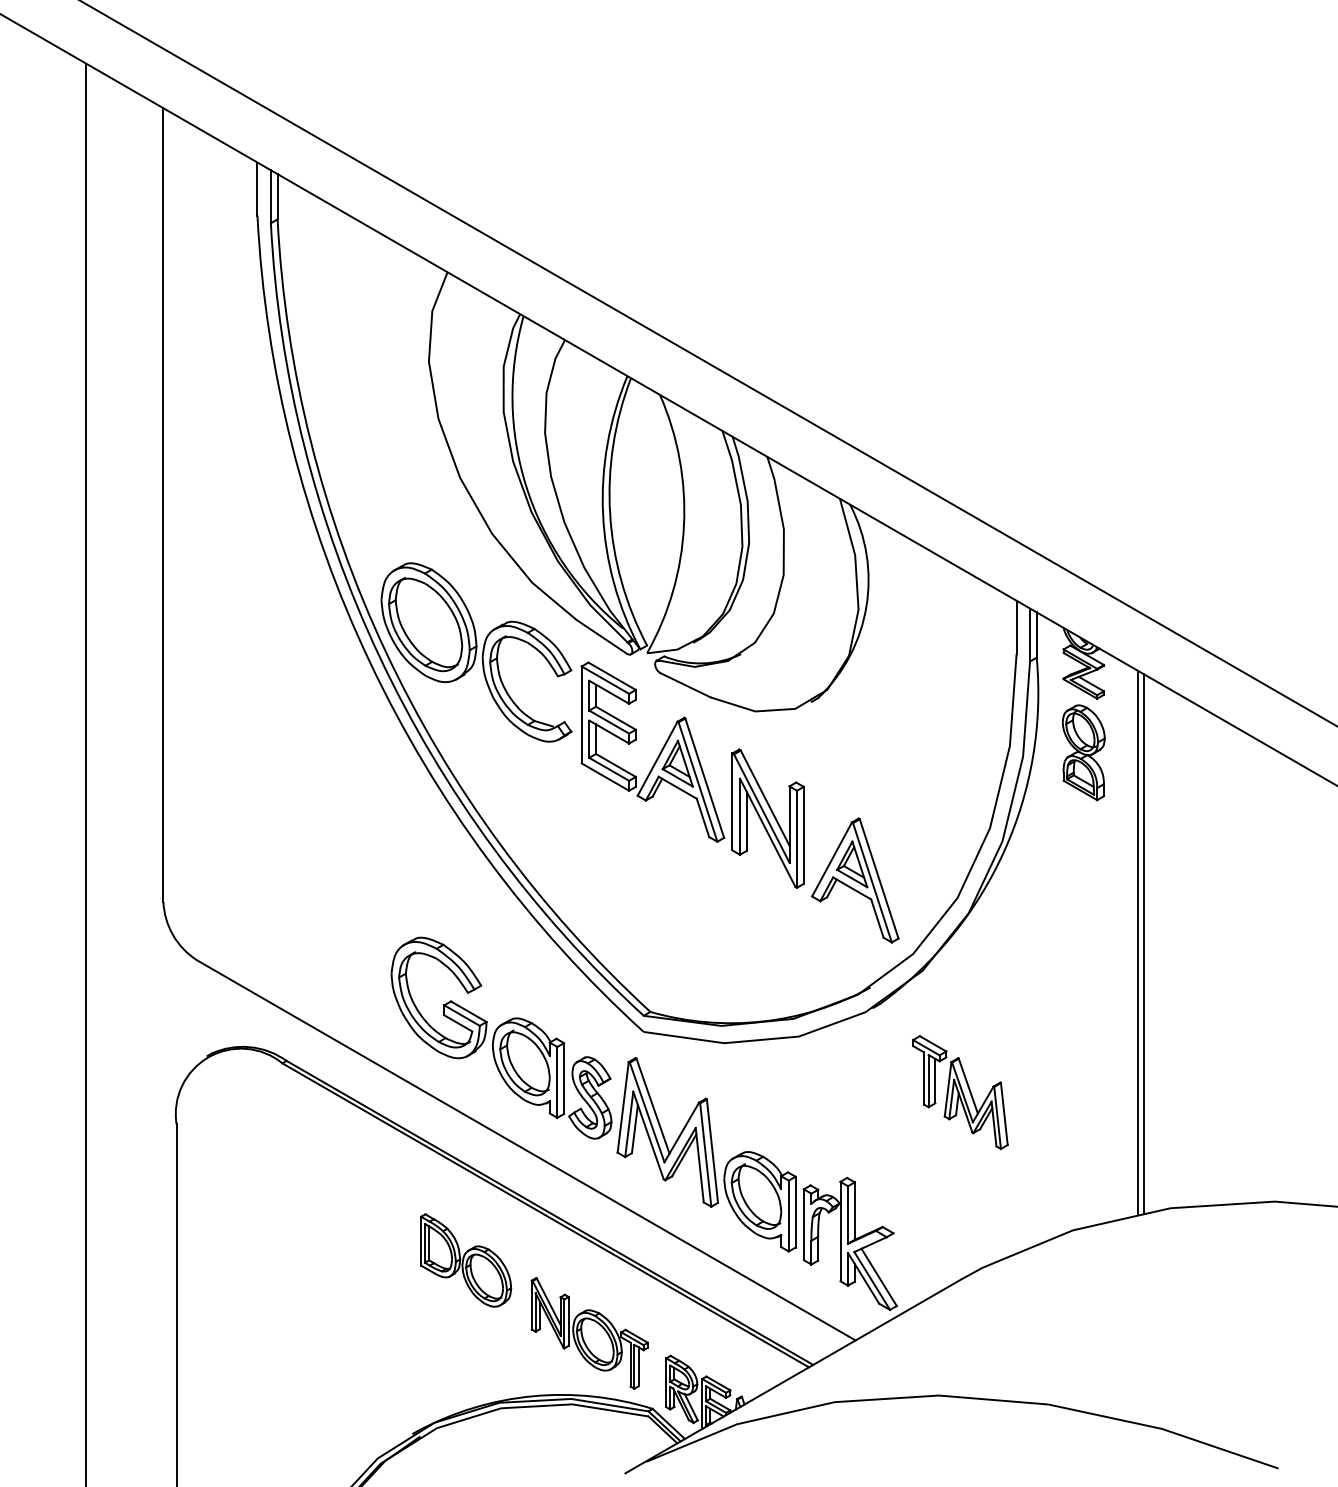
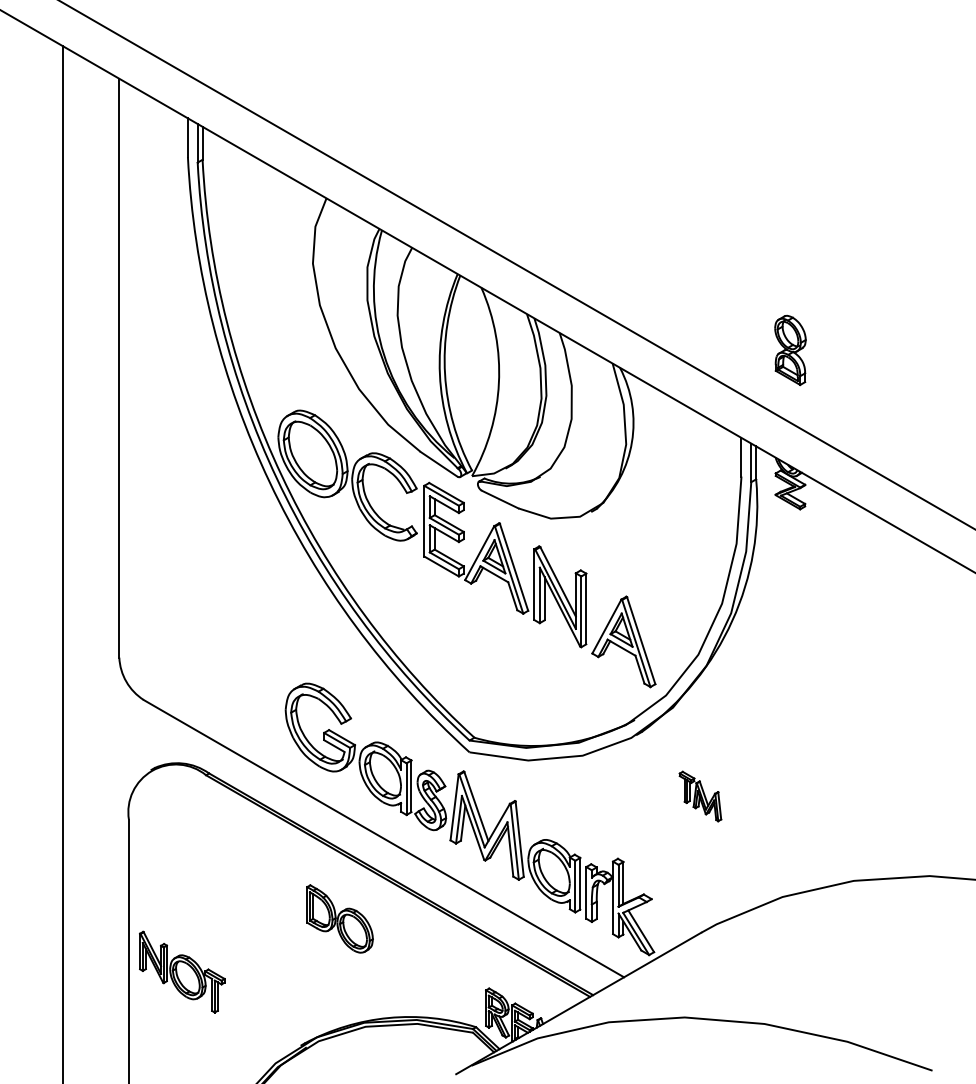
part: (1083, 752) -> (790, 350), moved
line: (1137, 941) -> (829, 686), removed
line: (1144, 943) -> (834, 687), removed
part: (960, 1092) -> (700, 796), size x0.6
part: (589, 1333) -> (182, 972), moved

